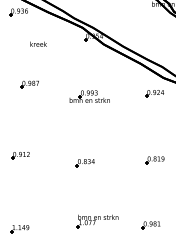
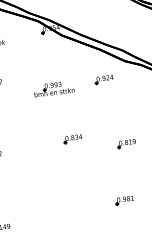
part: (154, 93) -> (103, 79), moved
part: (84, 163) -> (72, 139), moved
part: (97, 221) -> (77, 211), removed
part: (150, 225) -> (124, 200), moved

